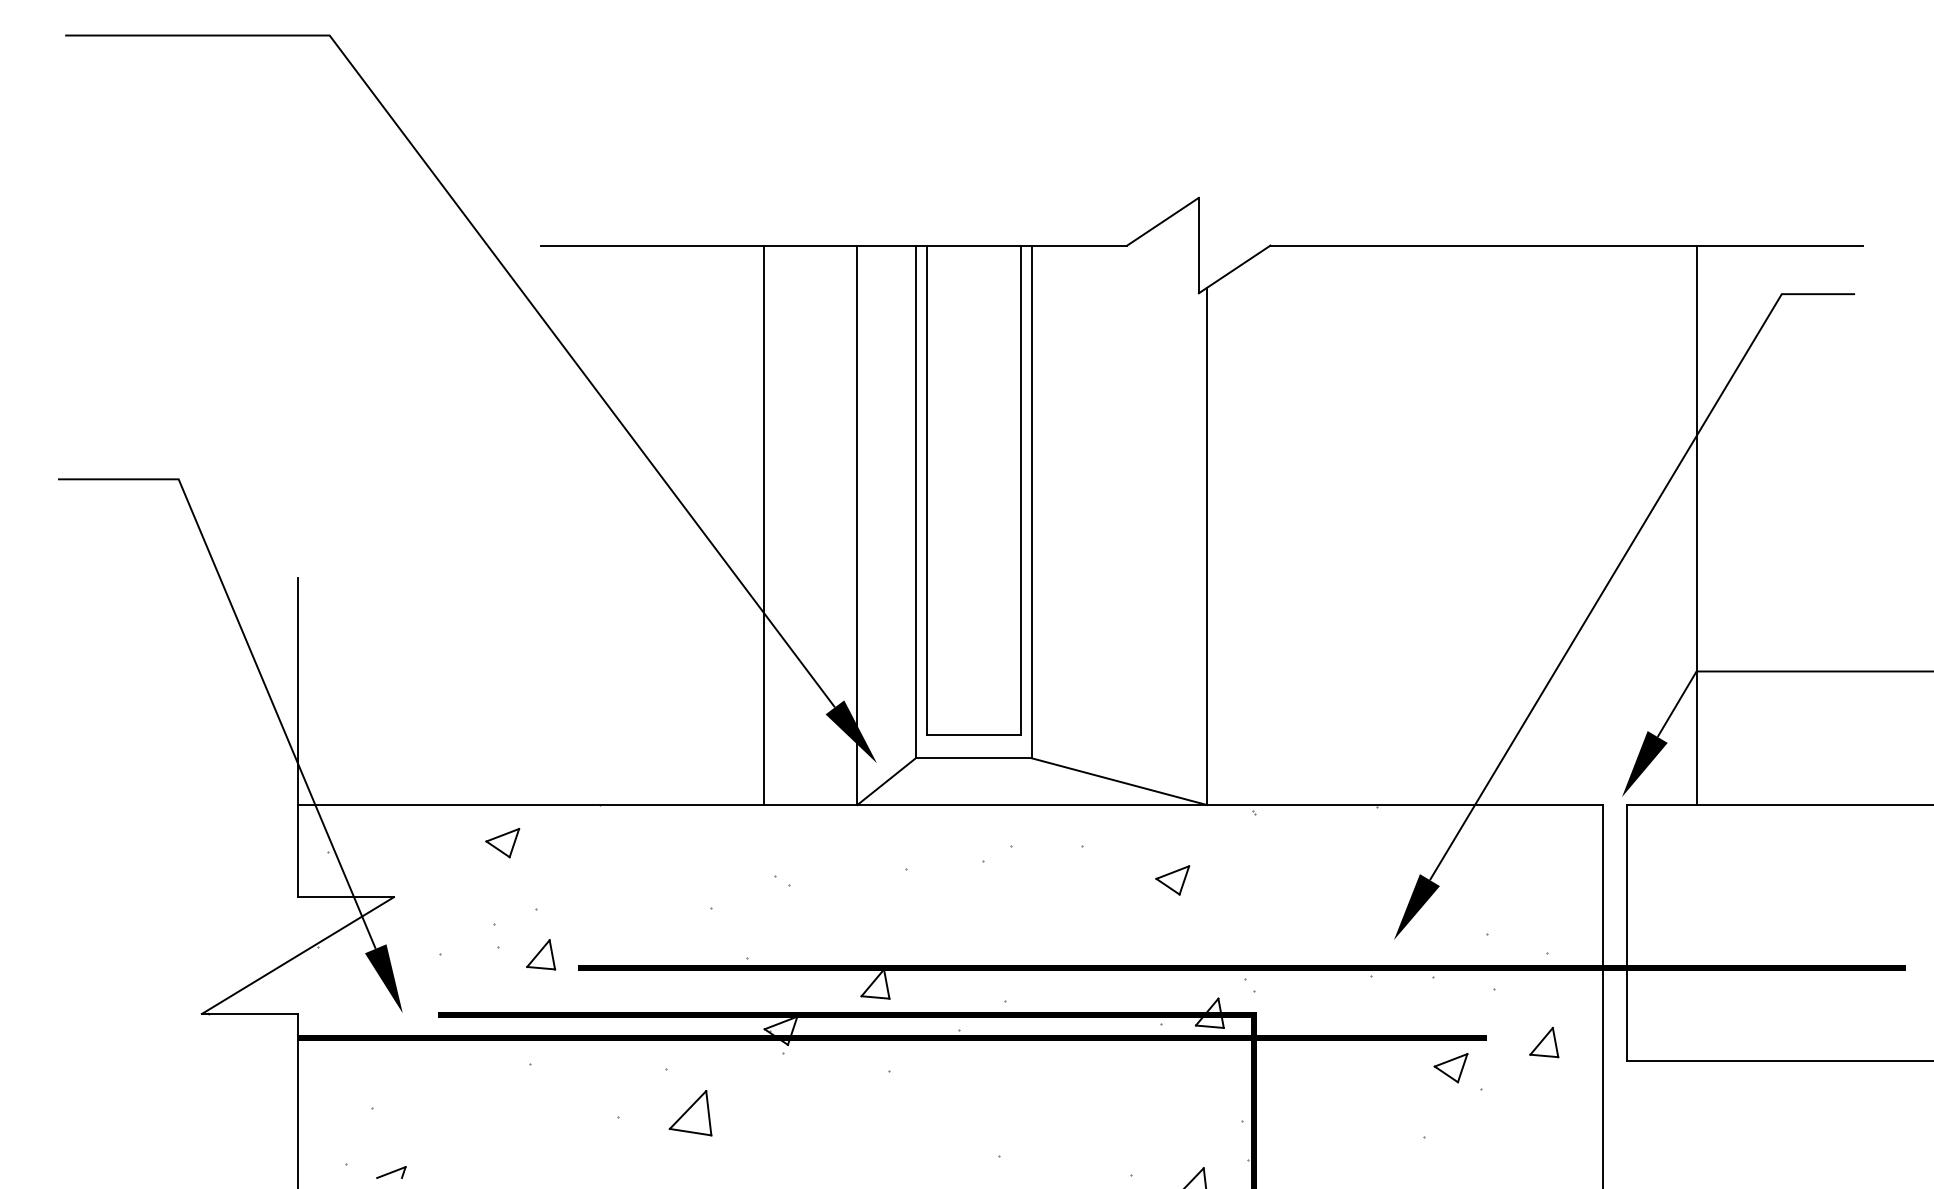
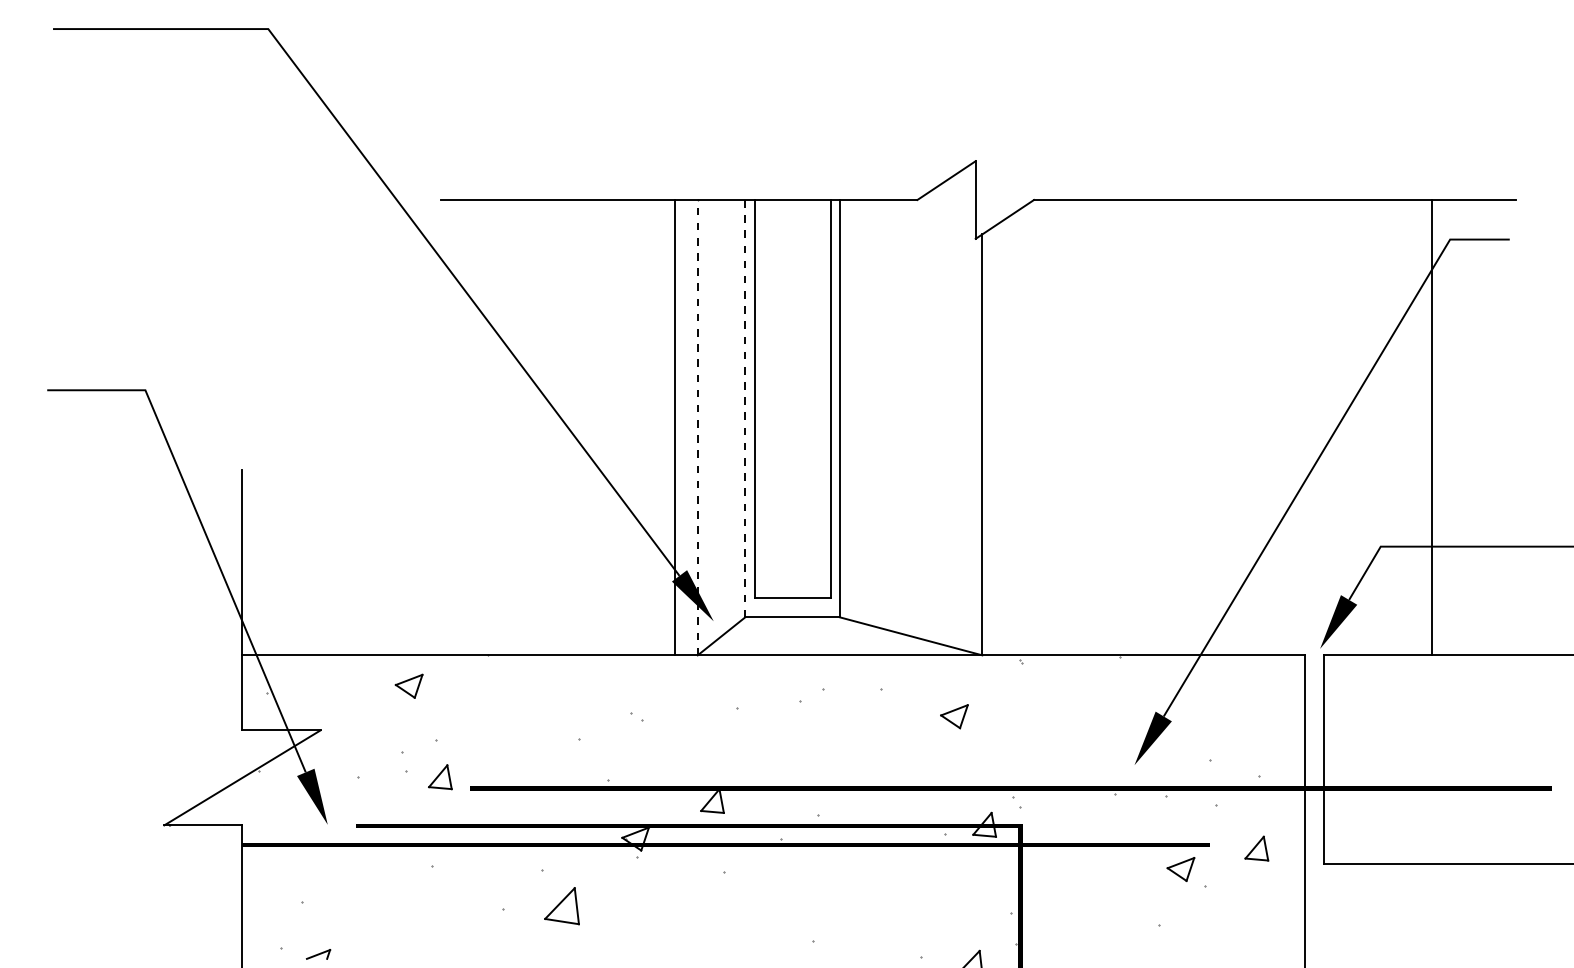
line: (916, 501) -> (745, 408), solid -> dashed
line: (763, 525) -> (674, 427), moved
line: (857, 525) -> (697, 427), solid -> dashed
line: (1696, 525) -> (1431, 427), moved

